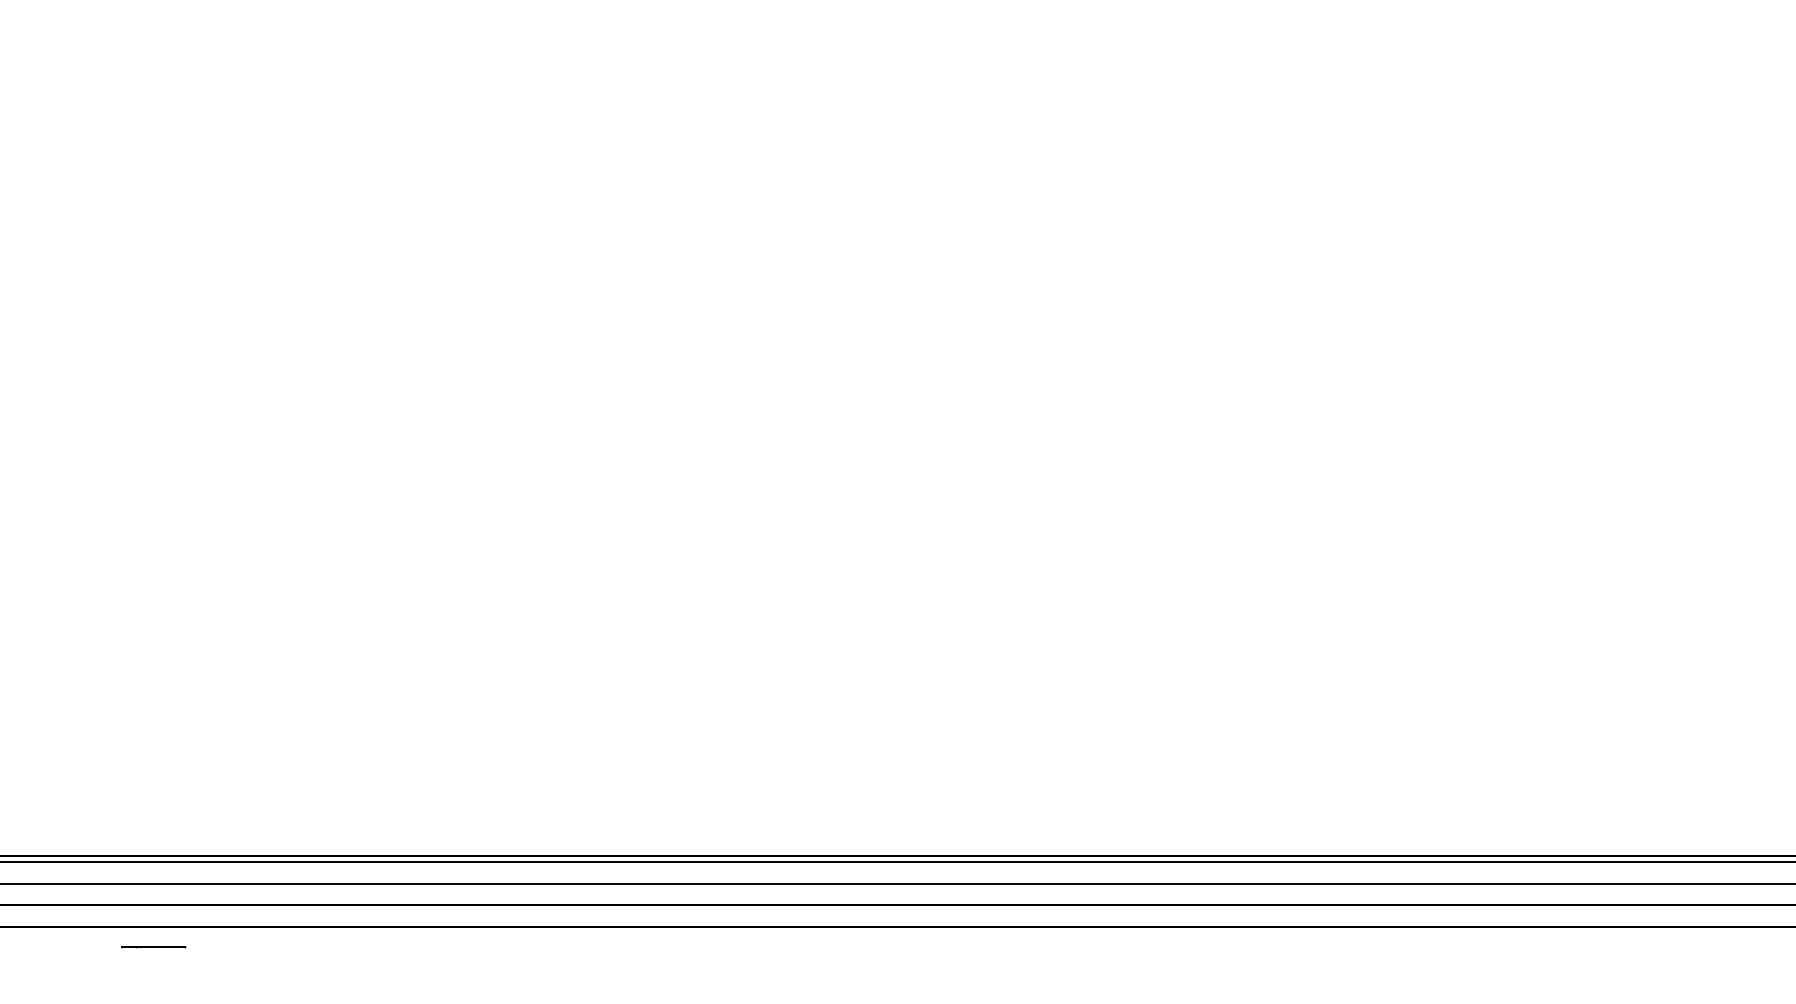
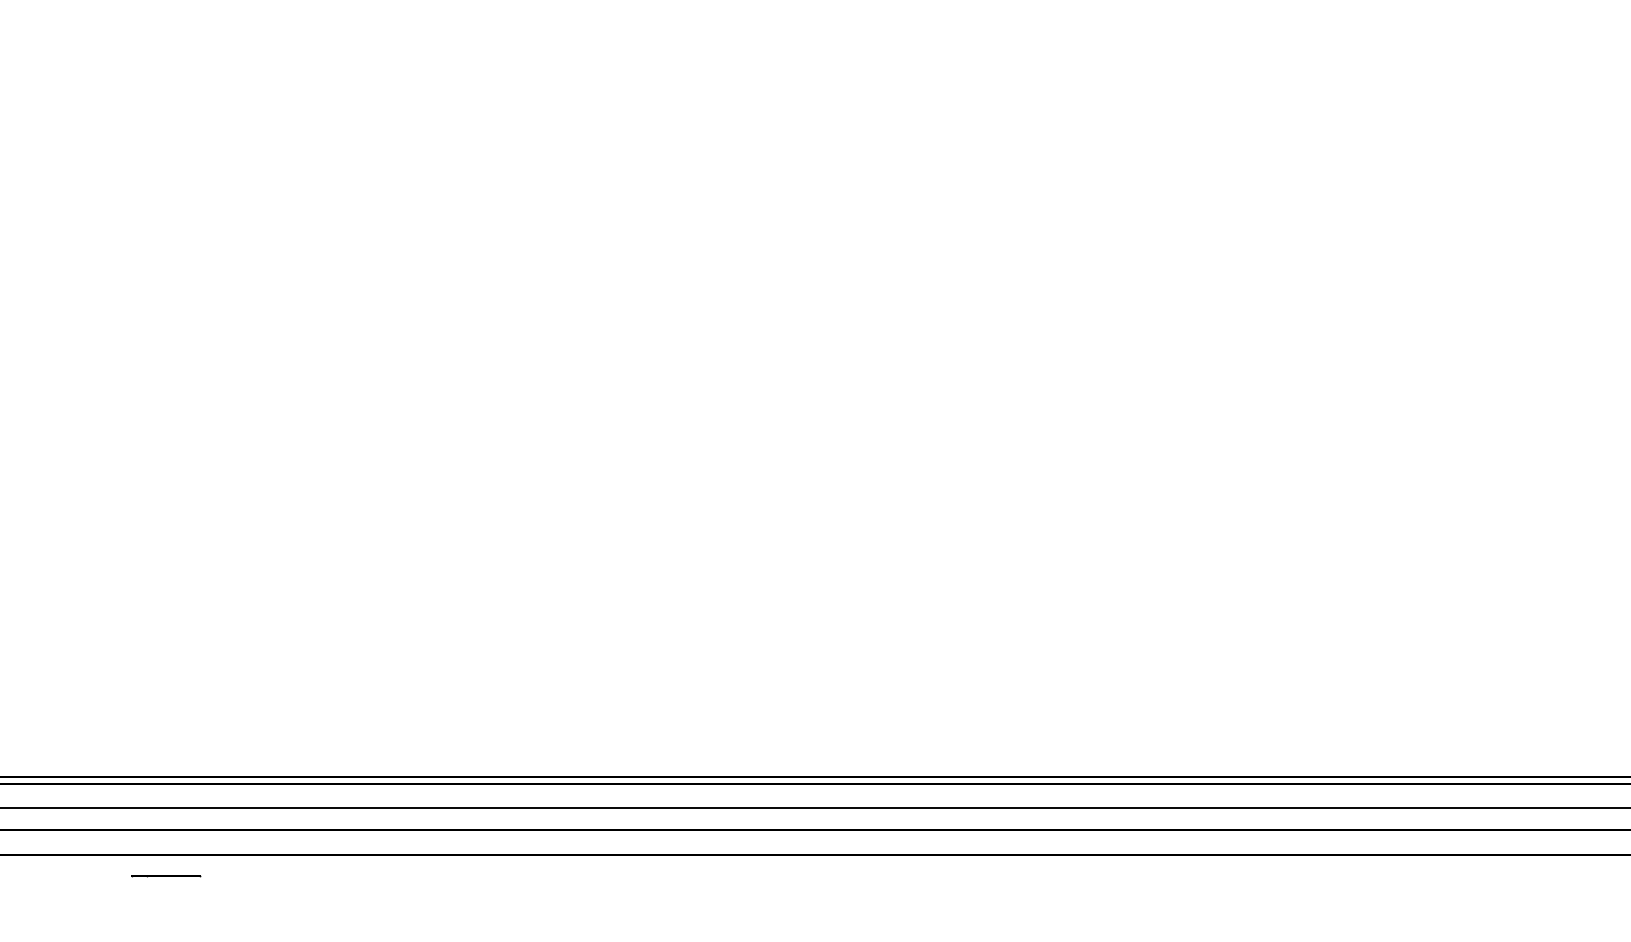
line: (153, 947) -> (166, 876), moved

